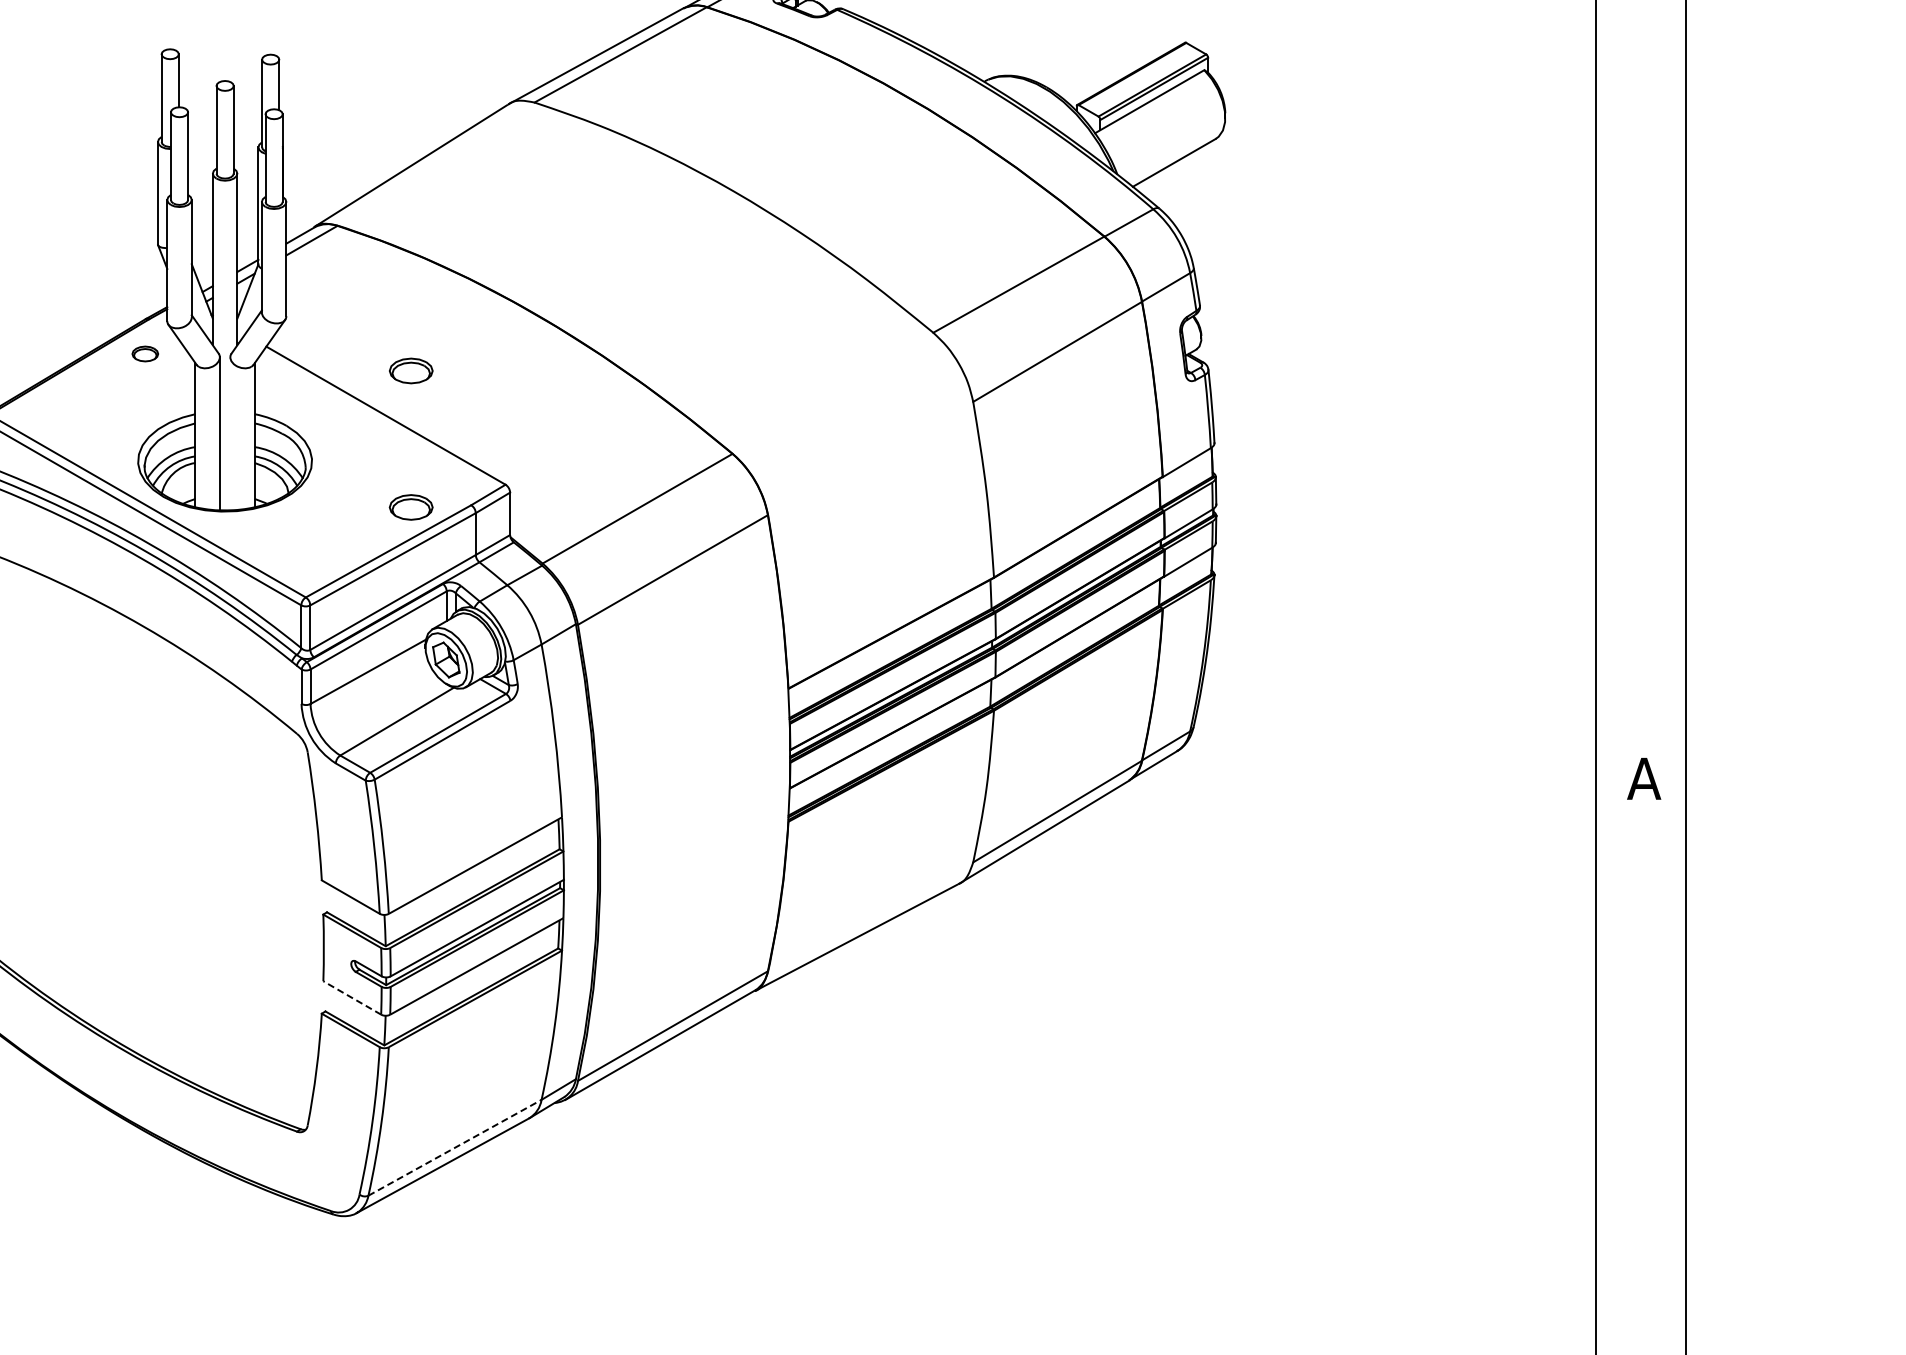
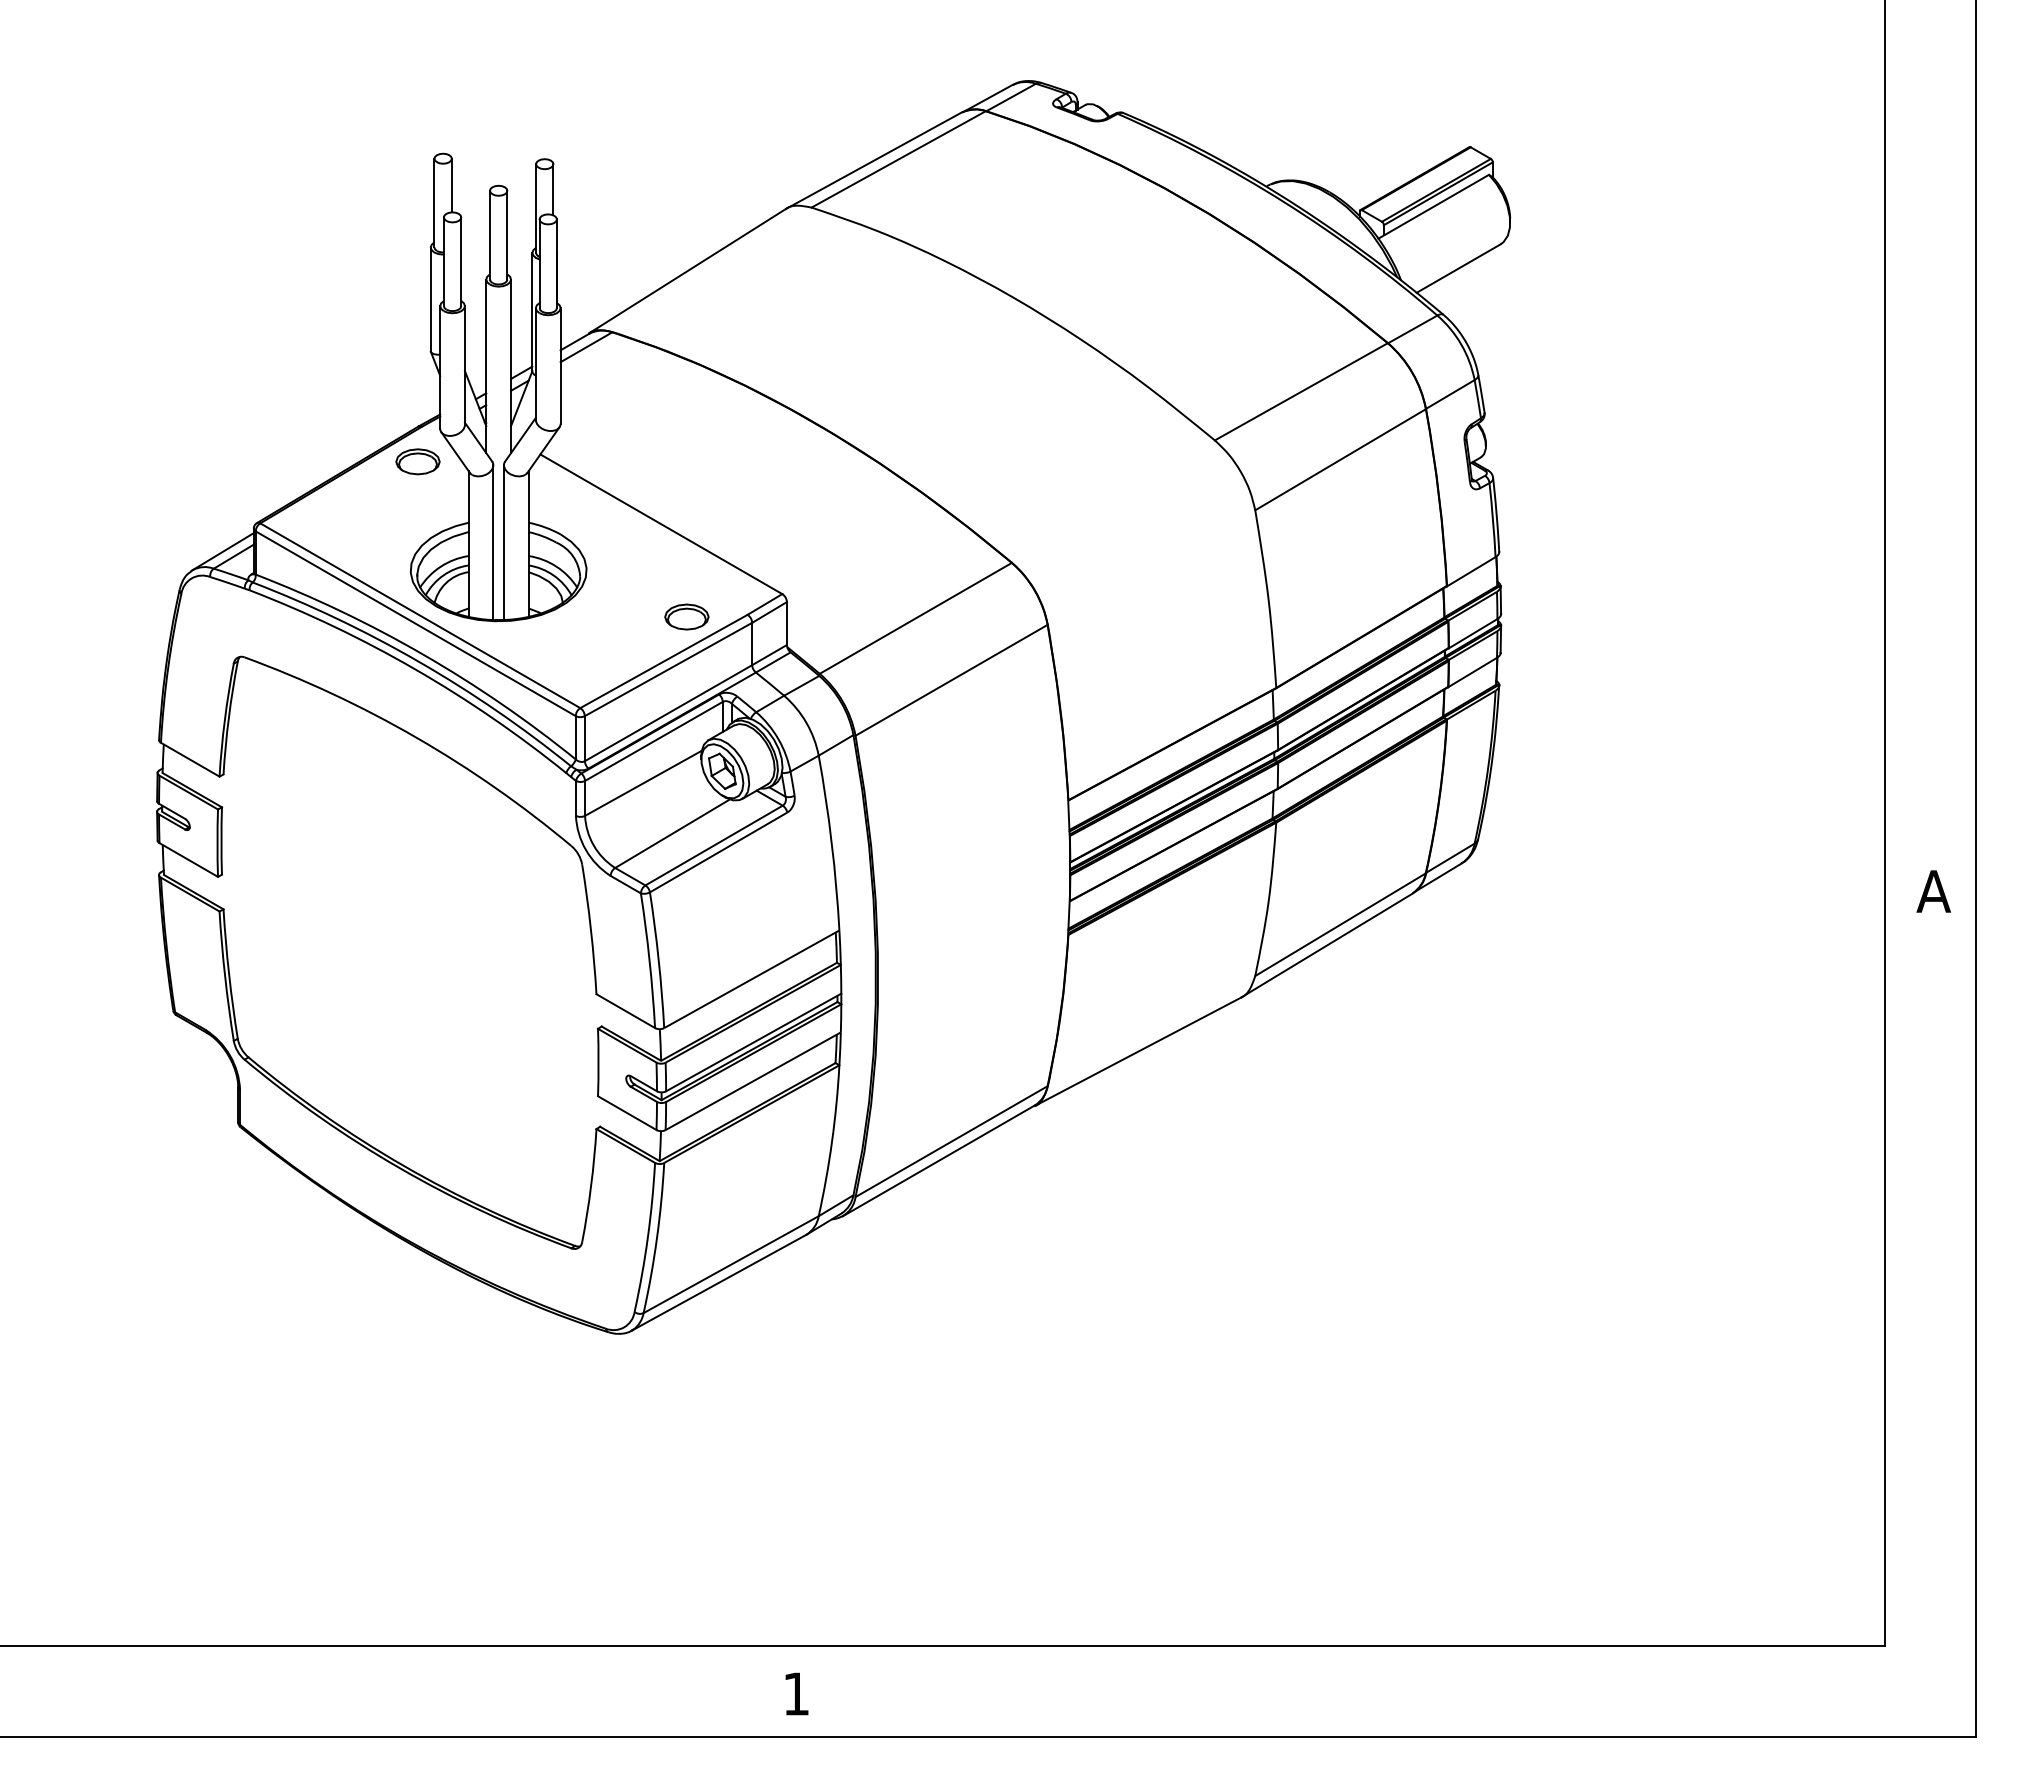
part: (144, 353) -> (417, 461), size x1.67
part: (410, 370) -> (686, 478), removed
line: (229, 433) -> (503, 542), added
line: (352, 998) -> (627, 1113), dashed -> solid
line: (455, 1147) -> (731, 1264), dashed -> solid

